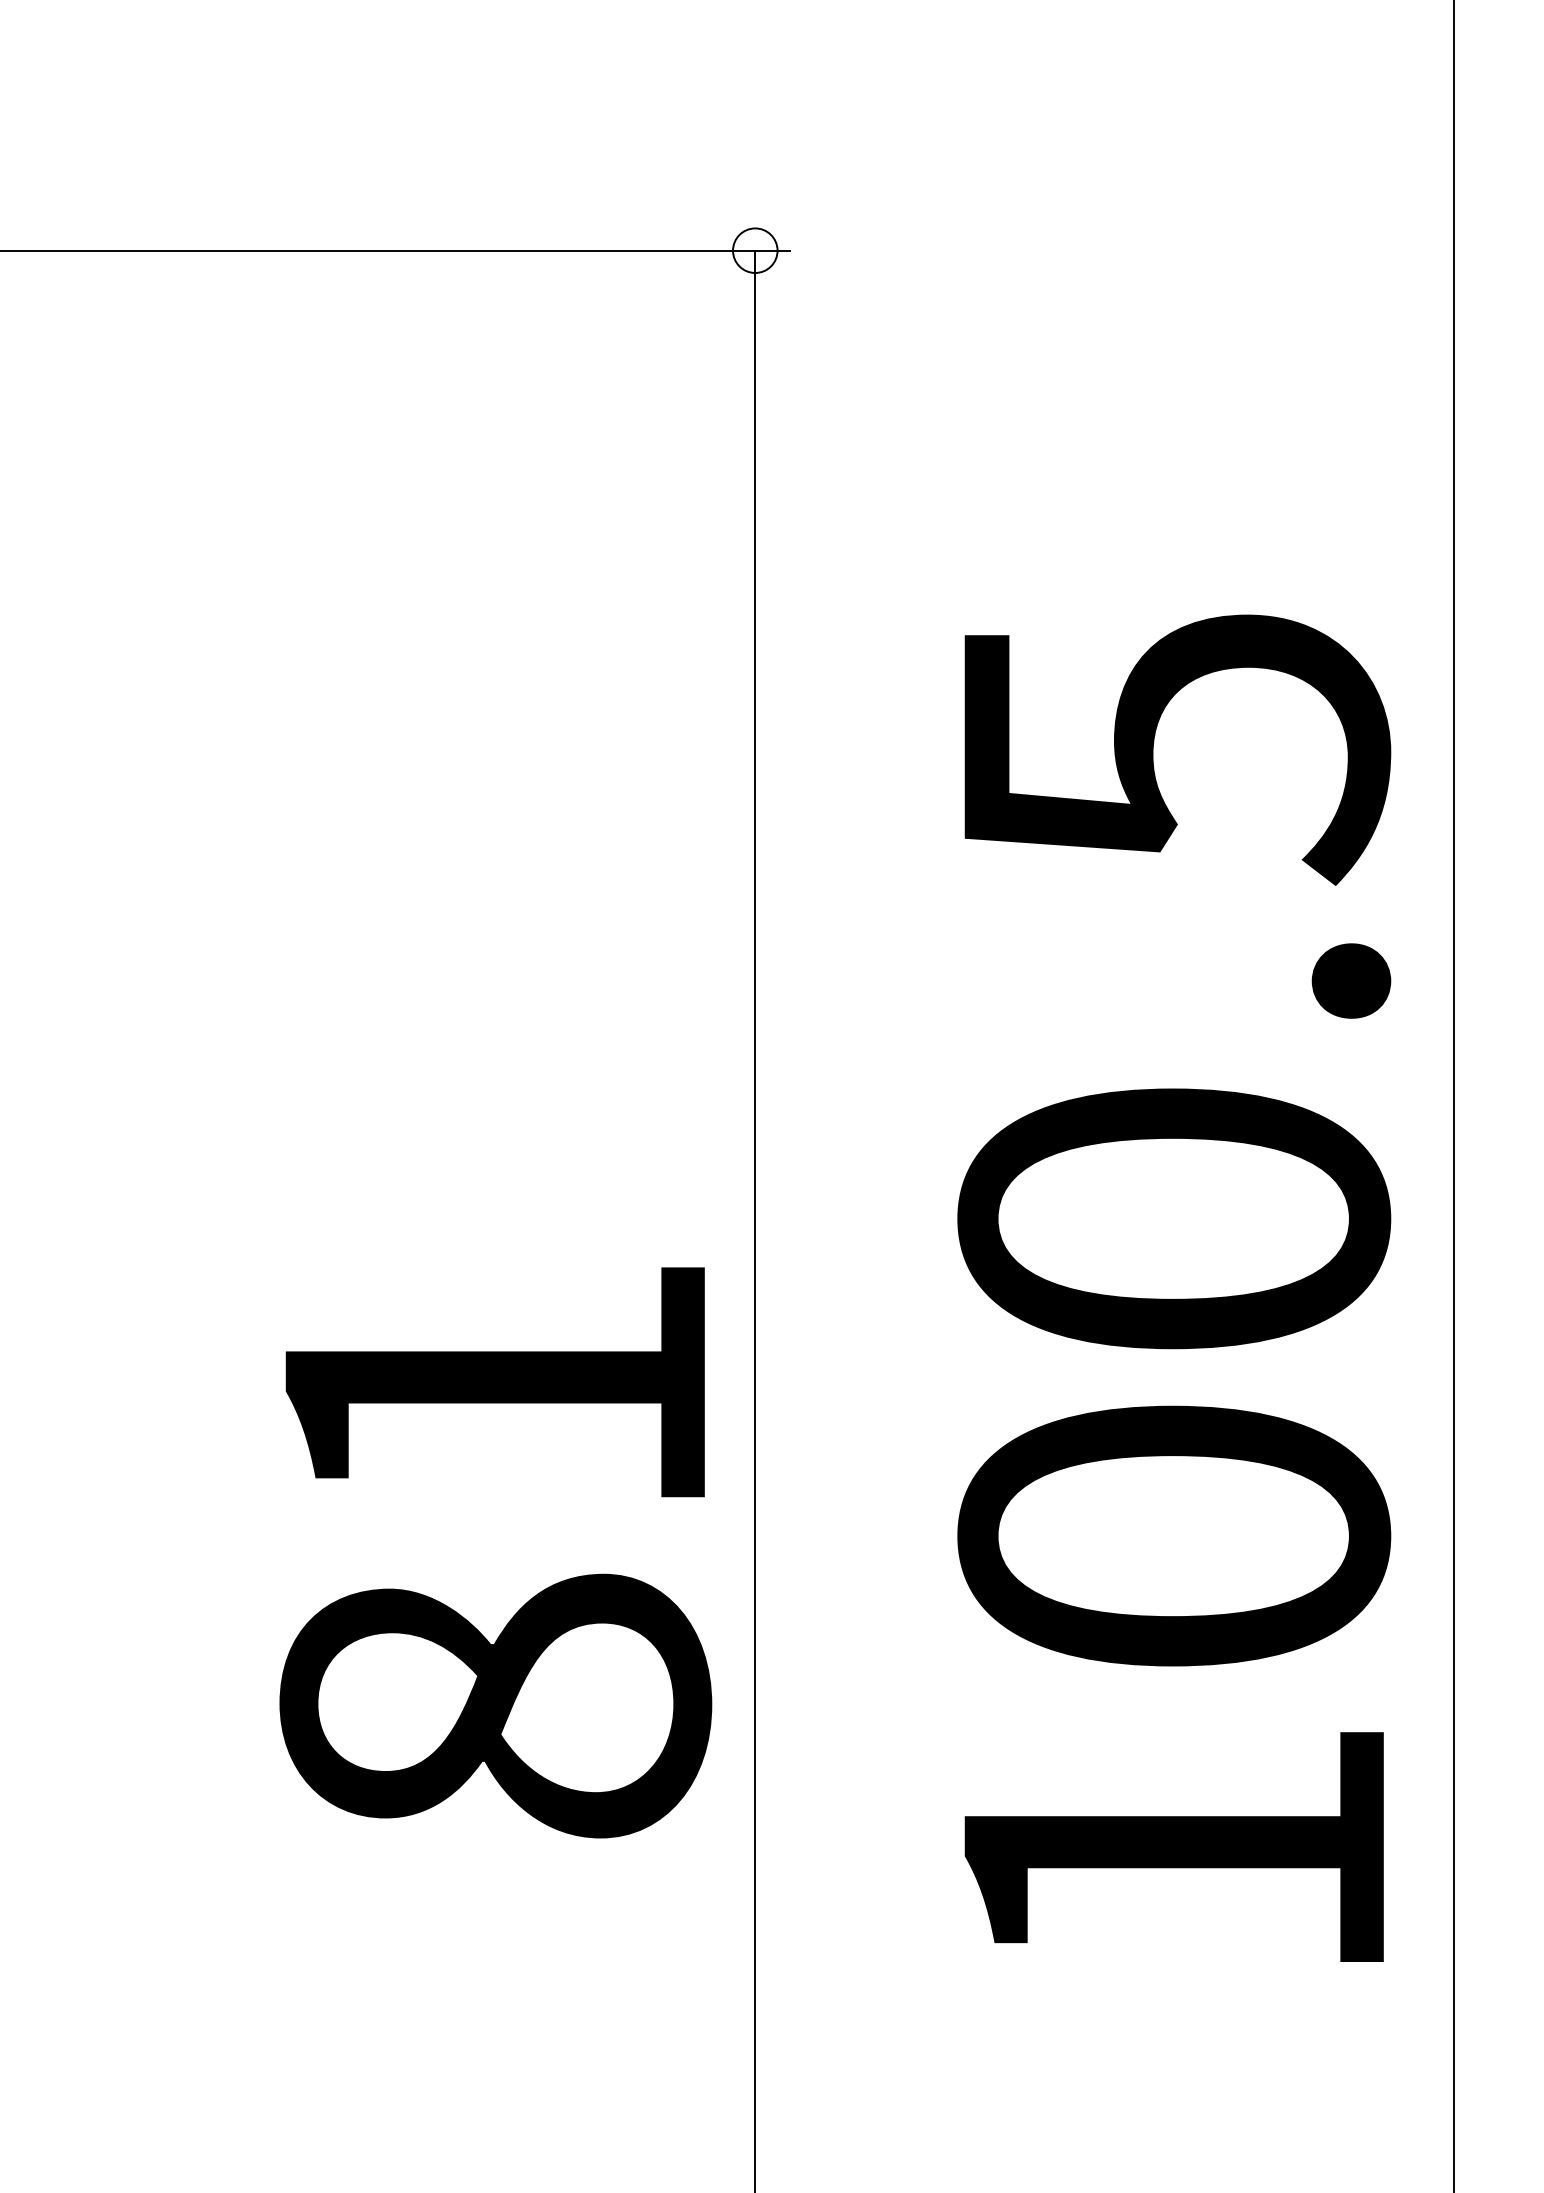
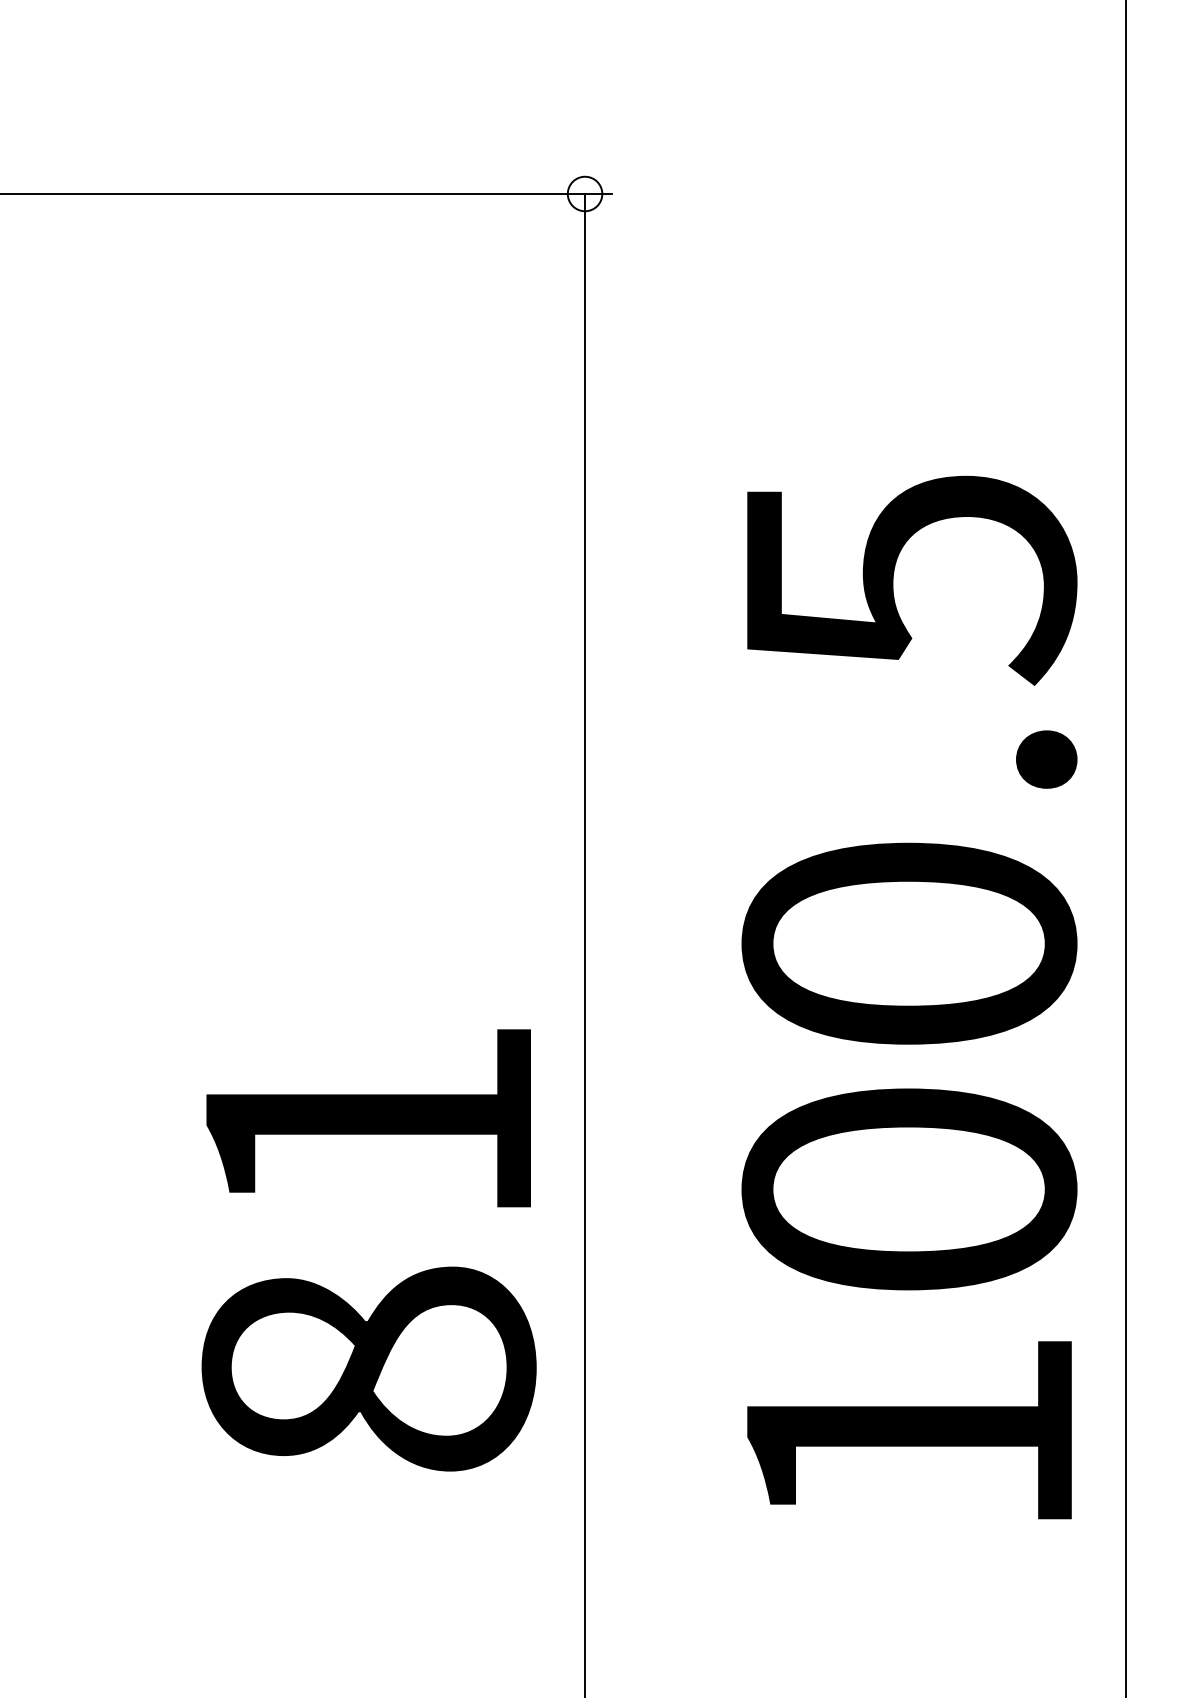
text: (495, 1552) -> (368, 1250), moved

